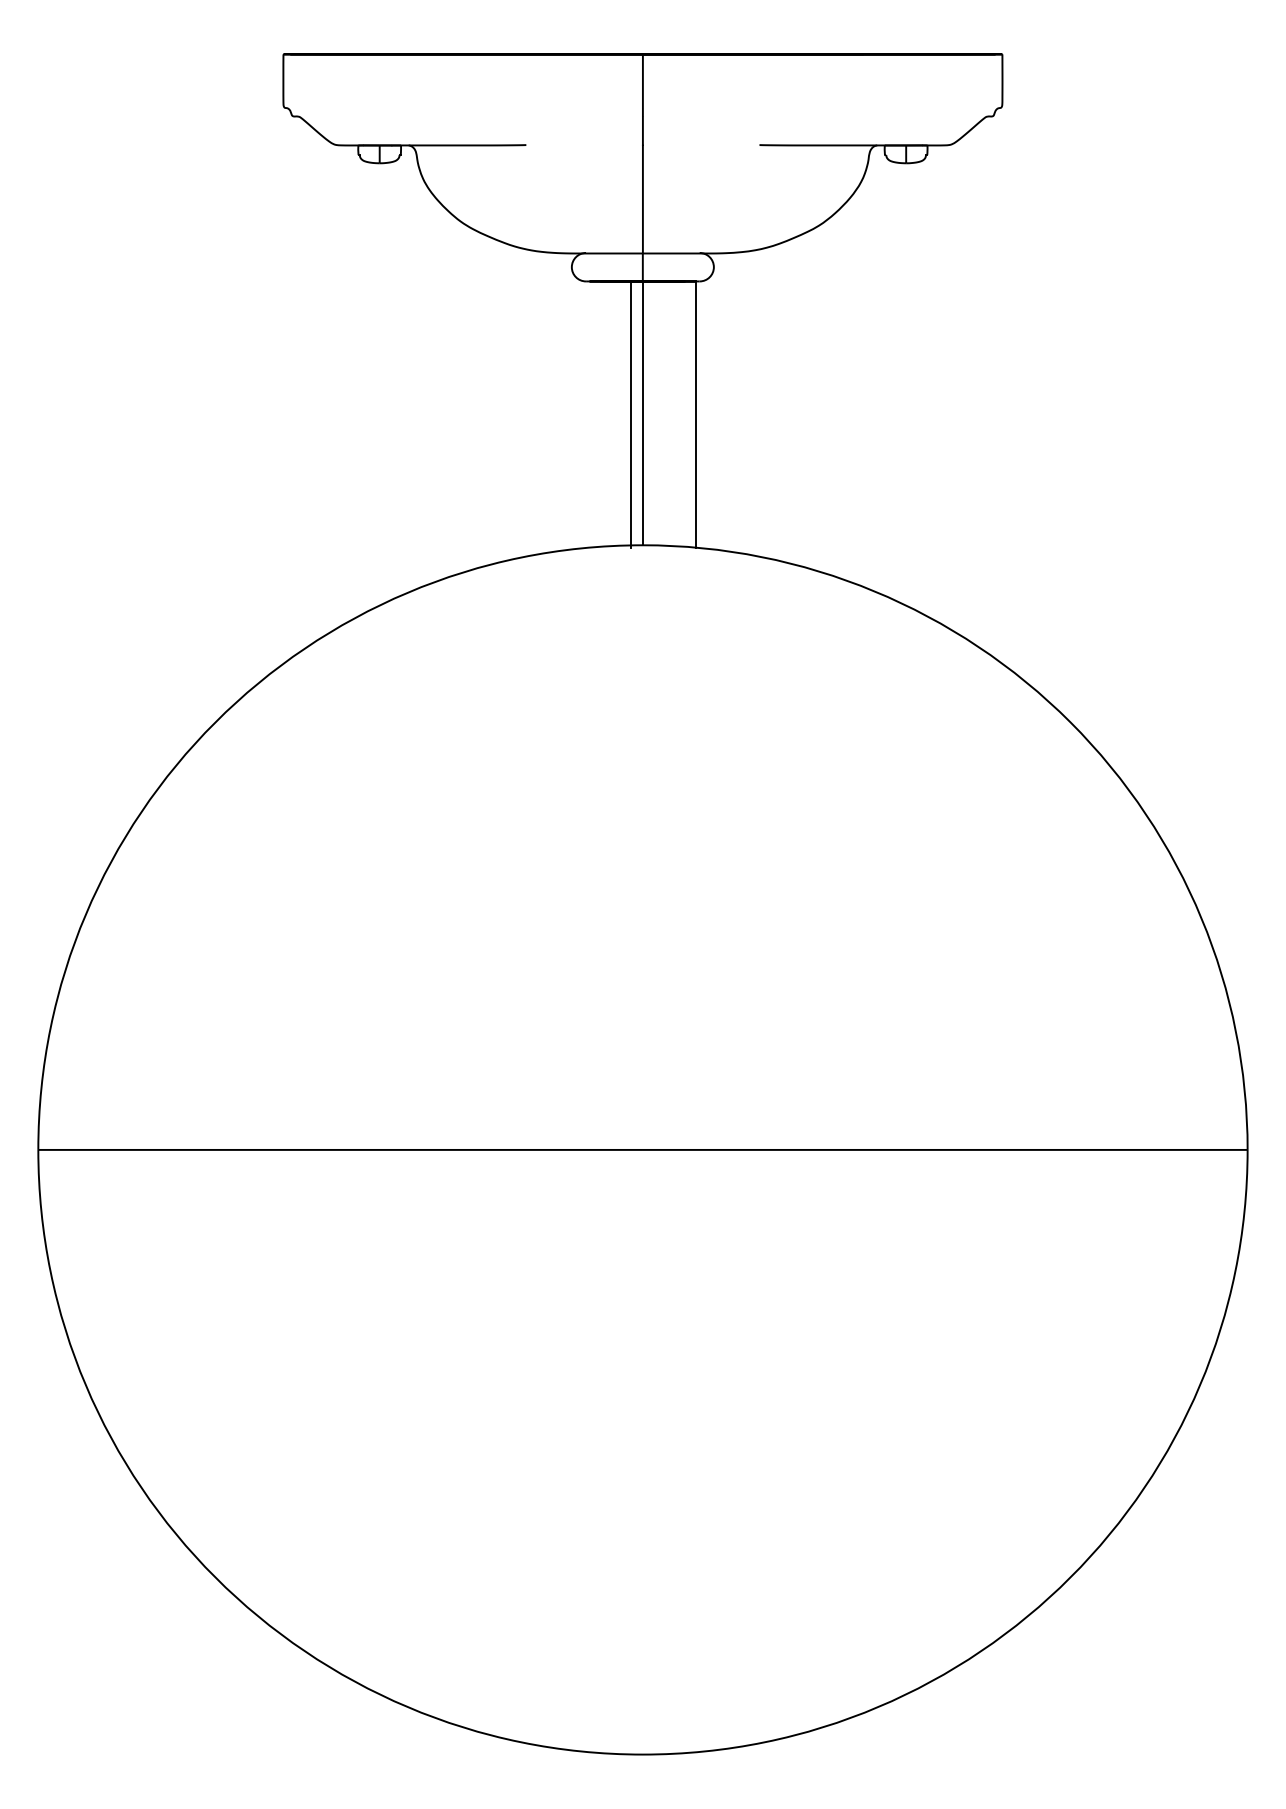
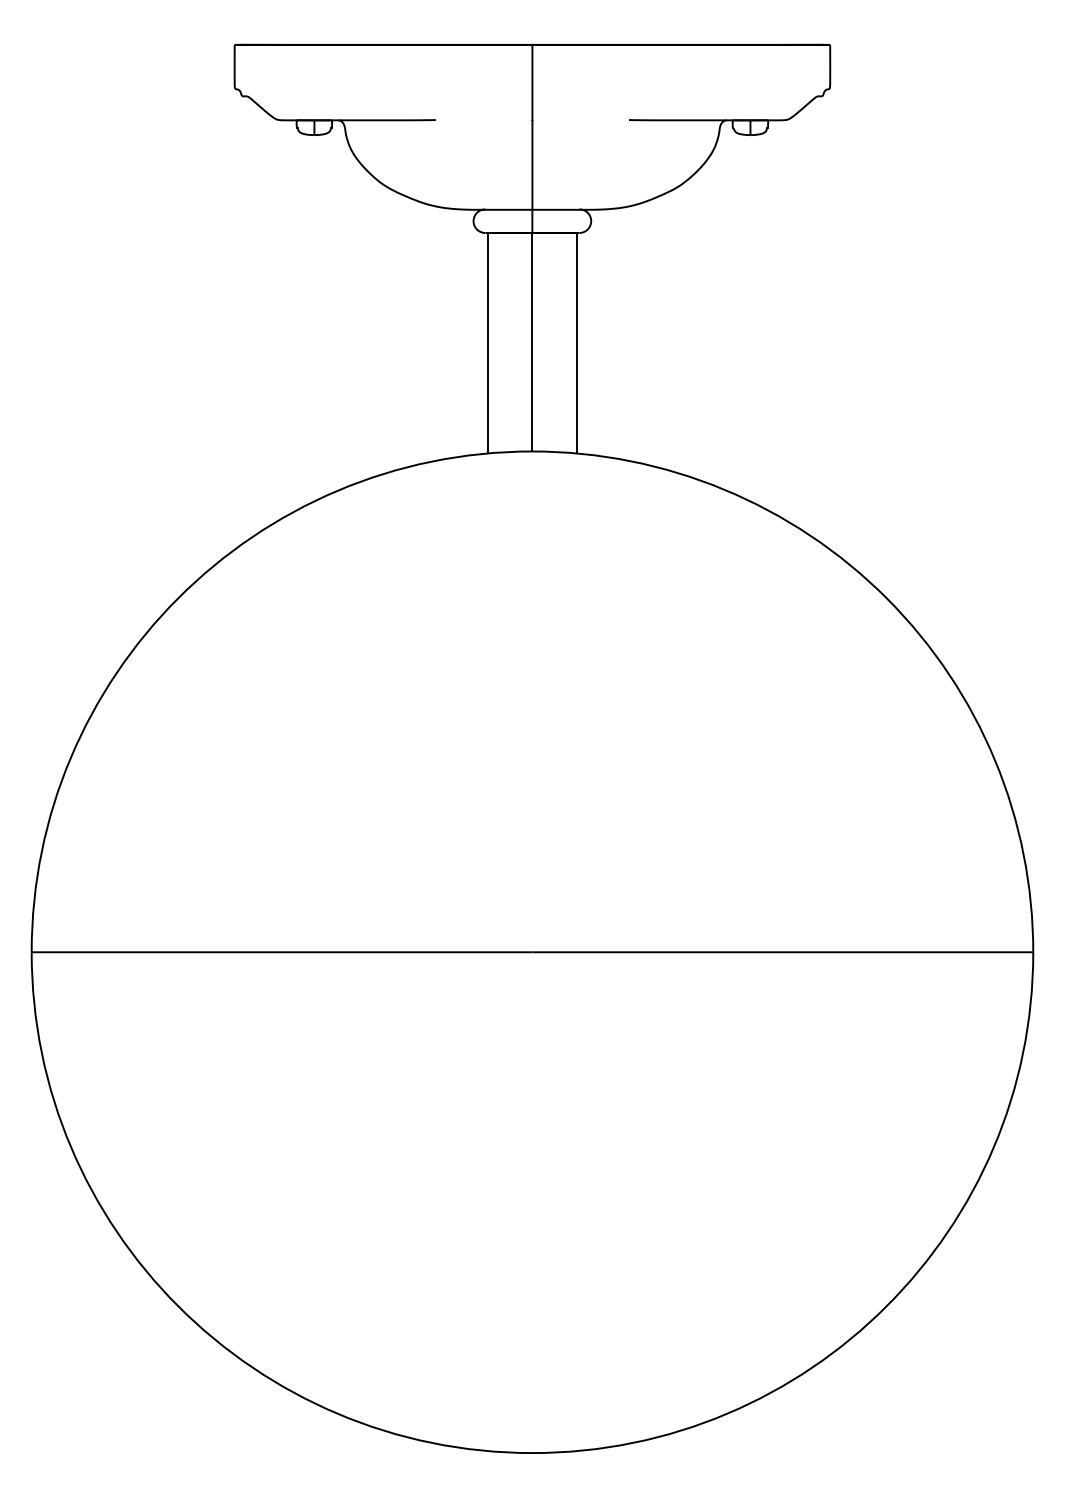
line: (630, 413) -> (488, 342), moved

